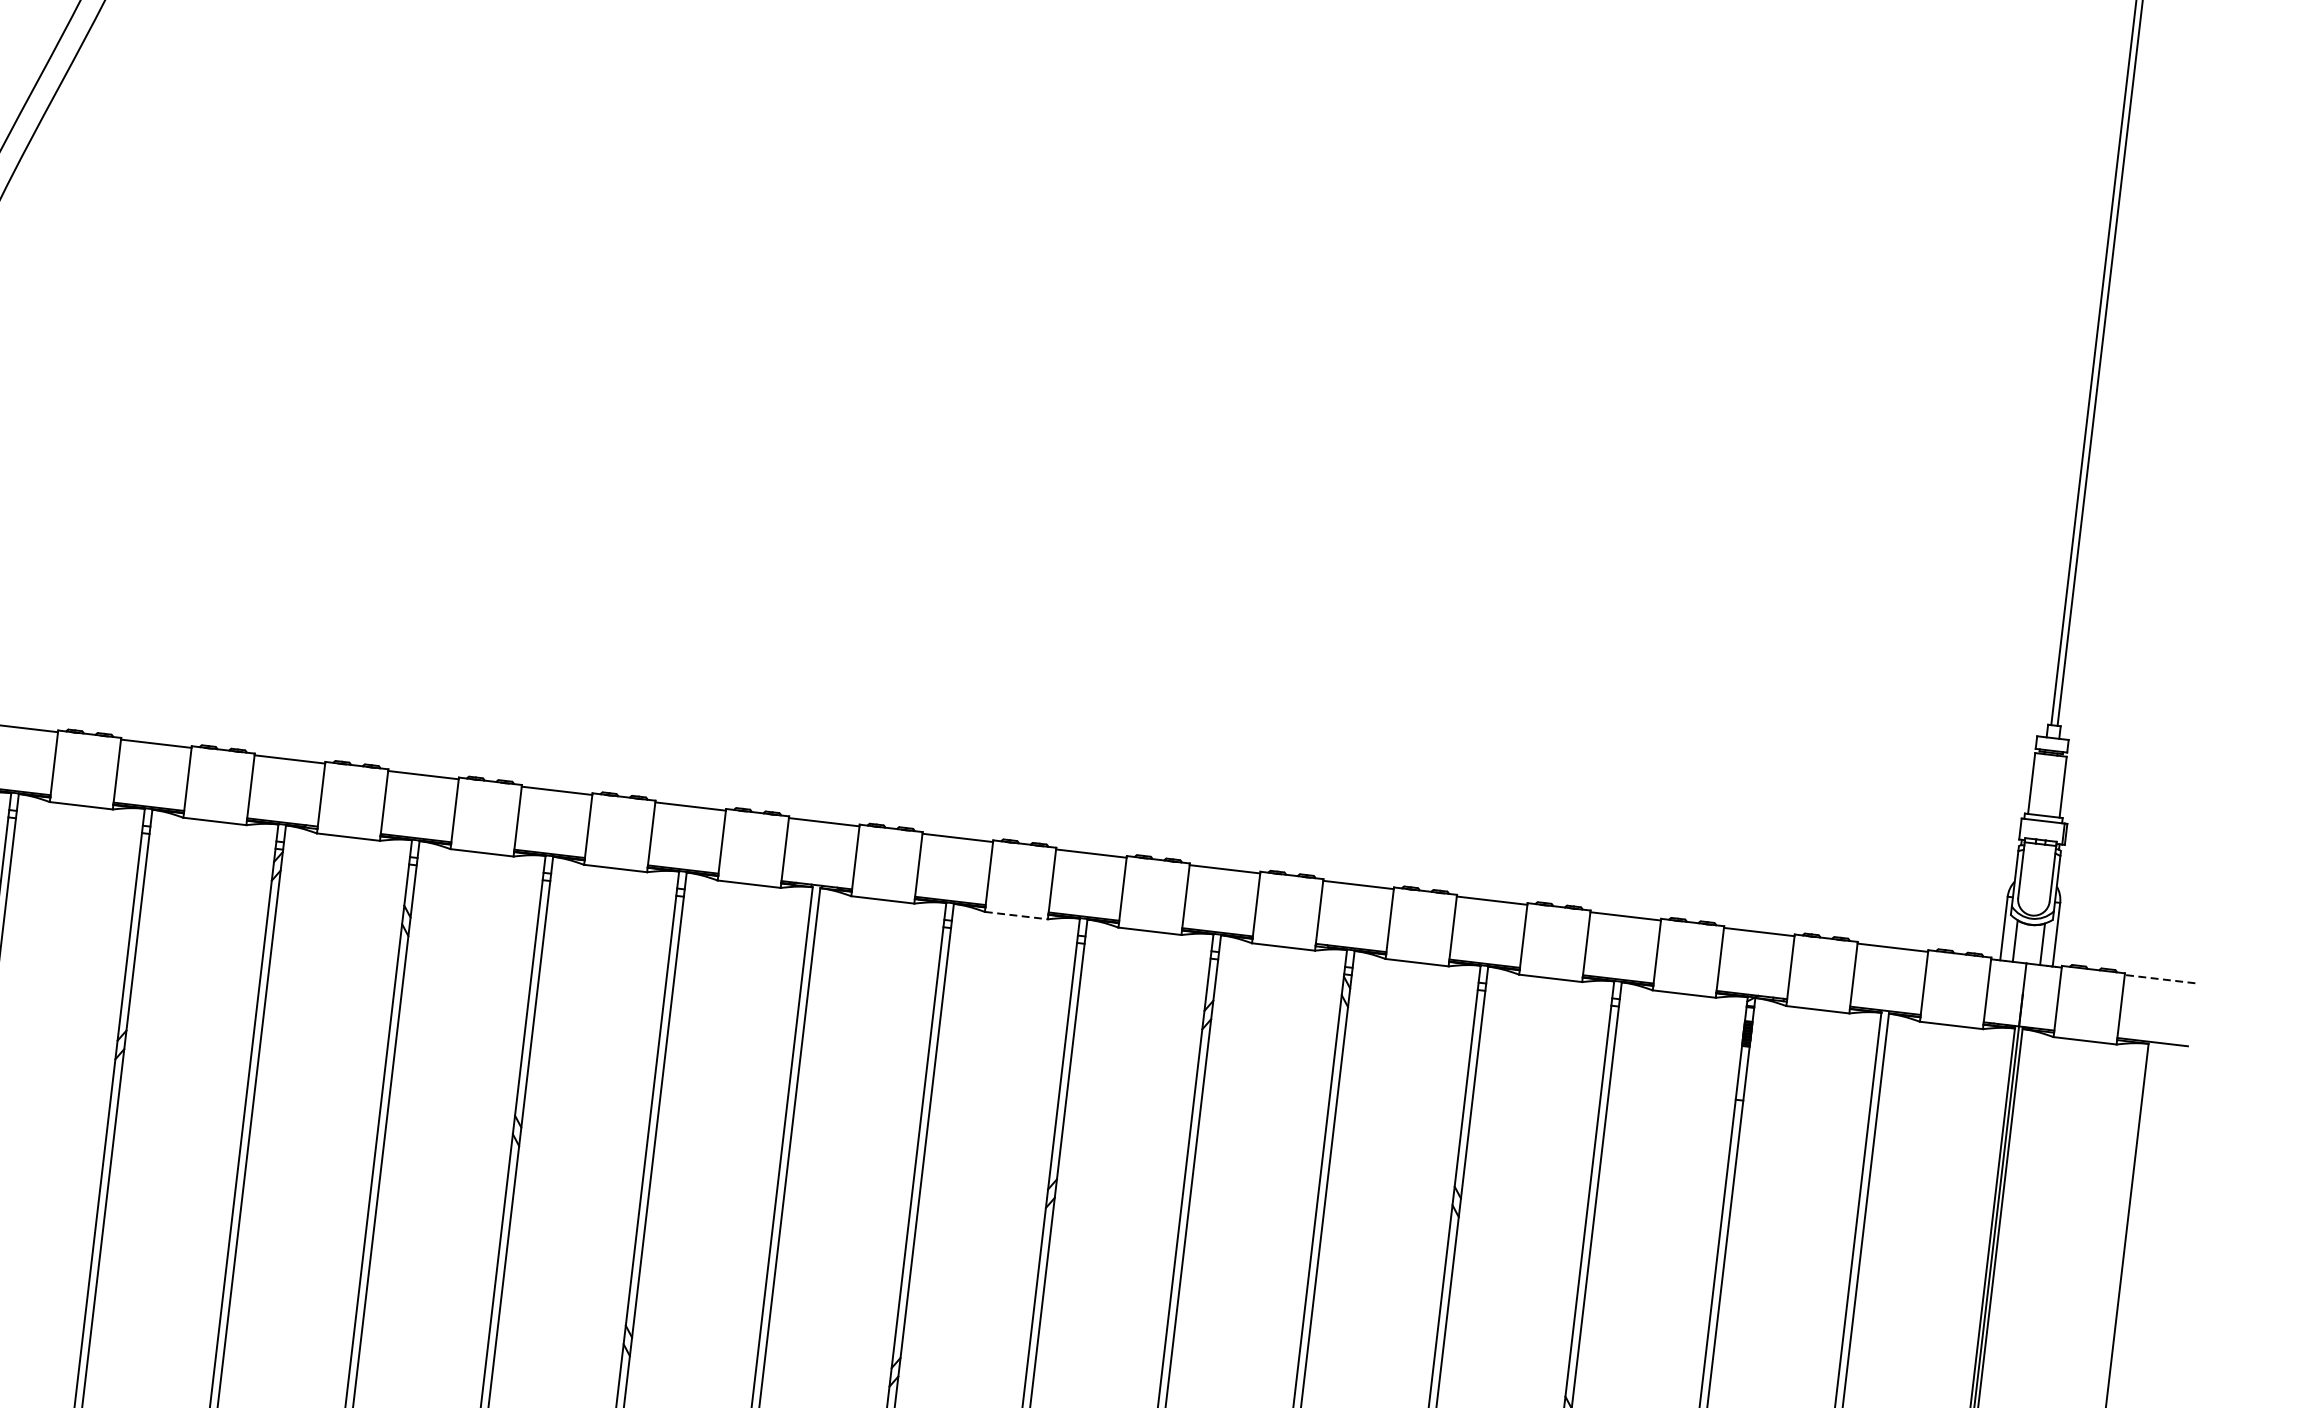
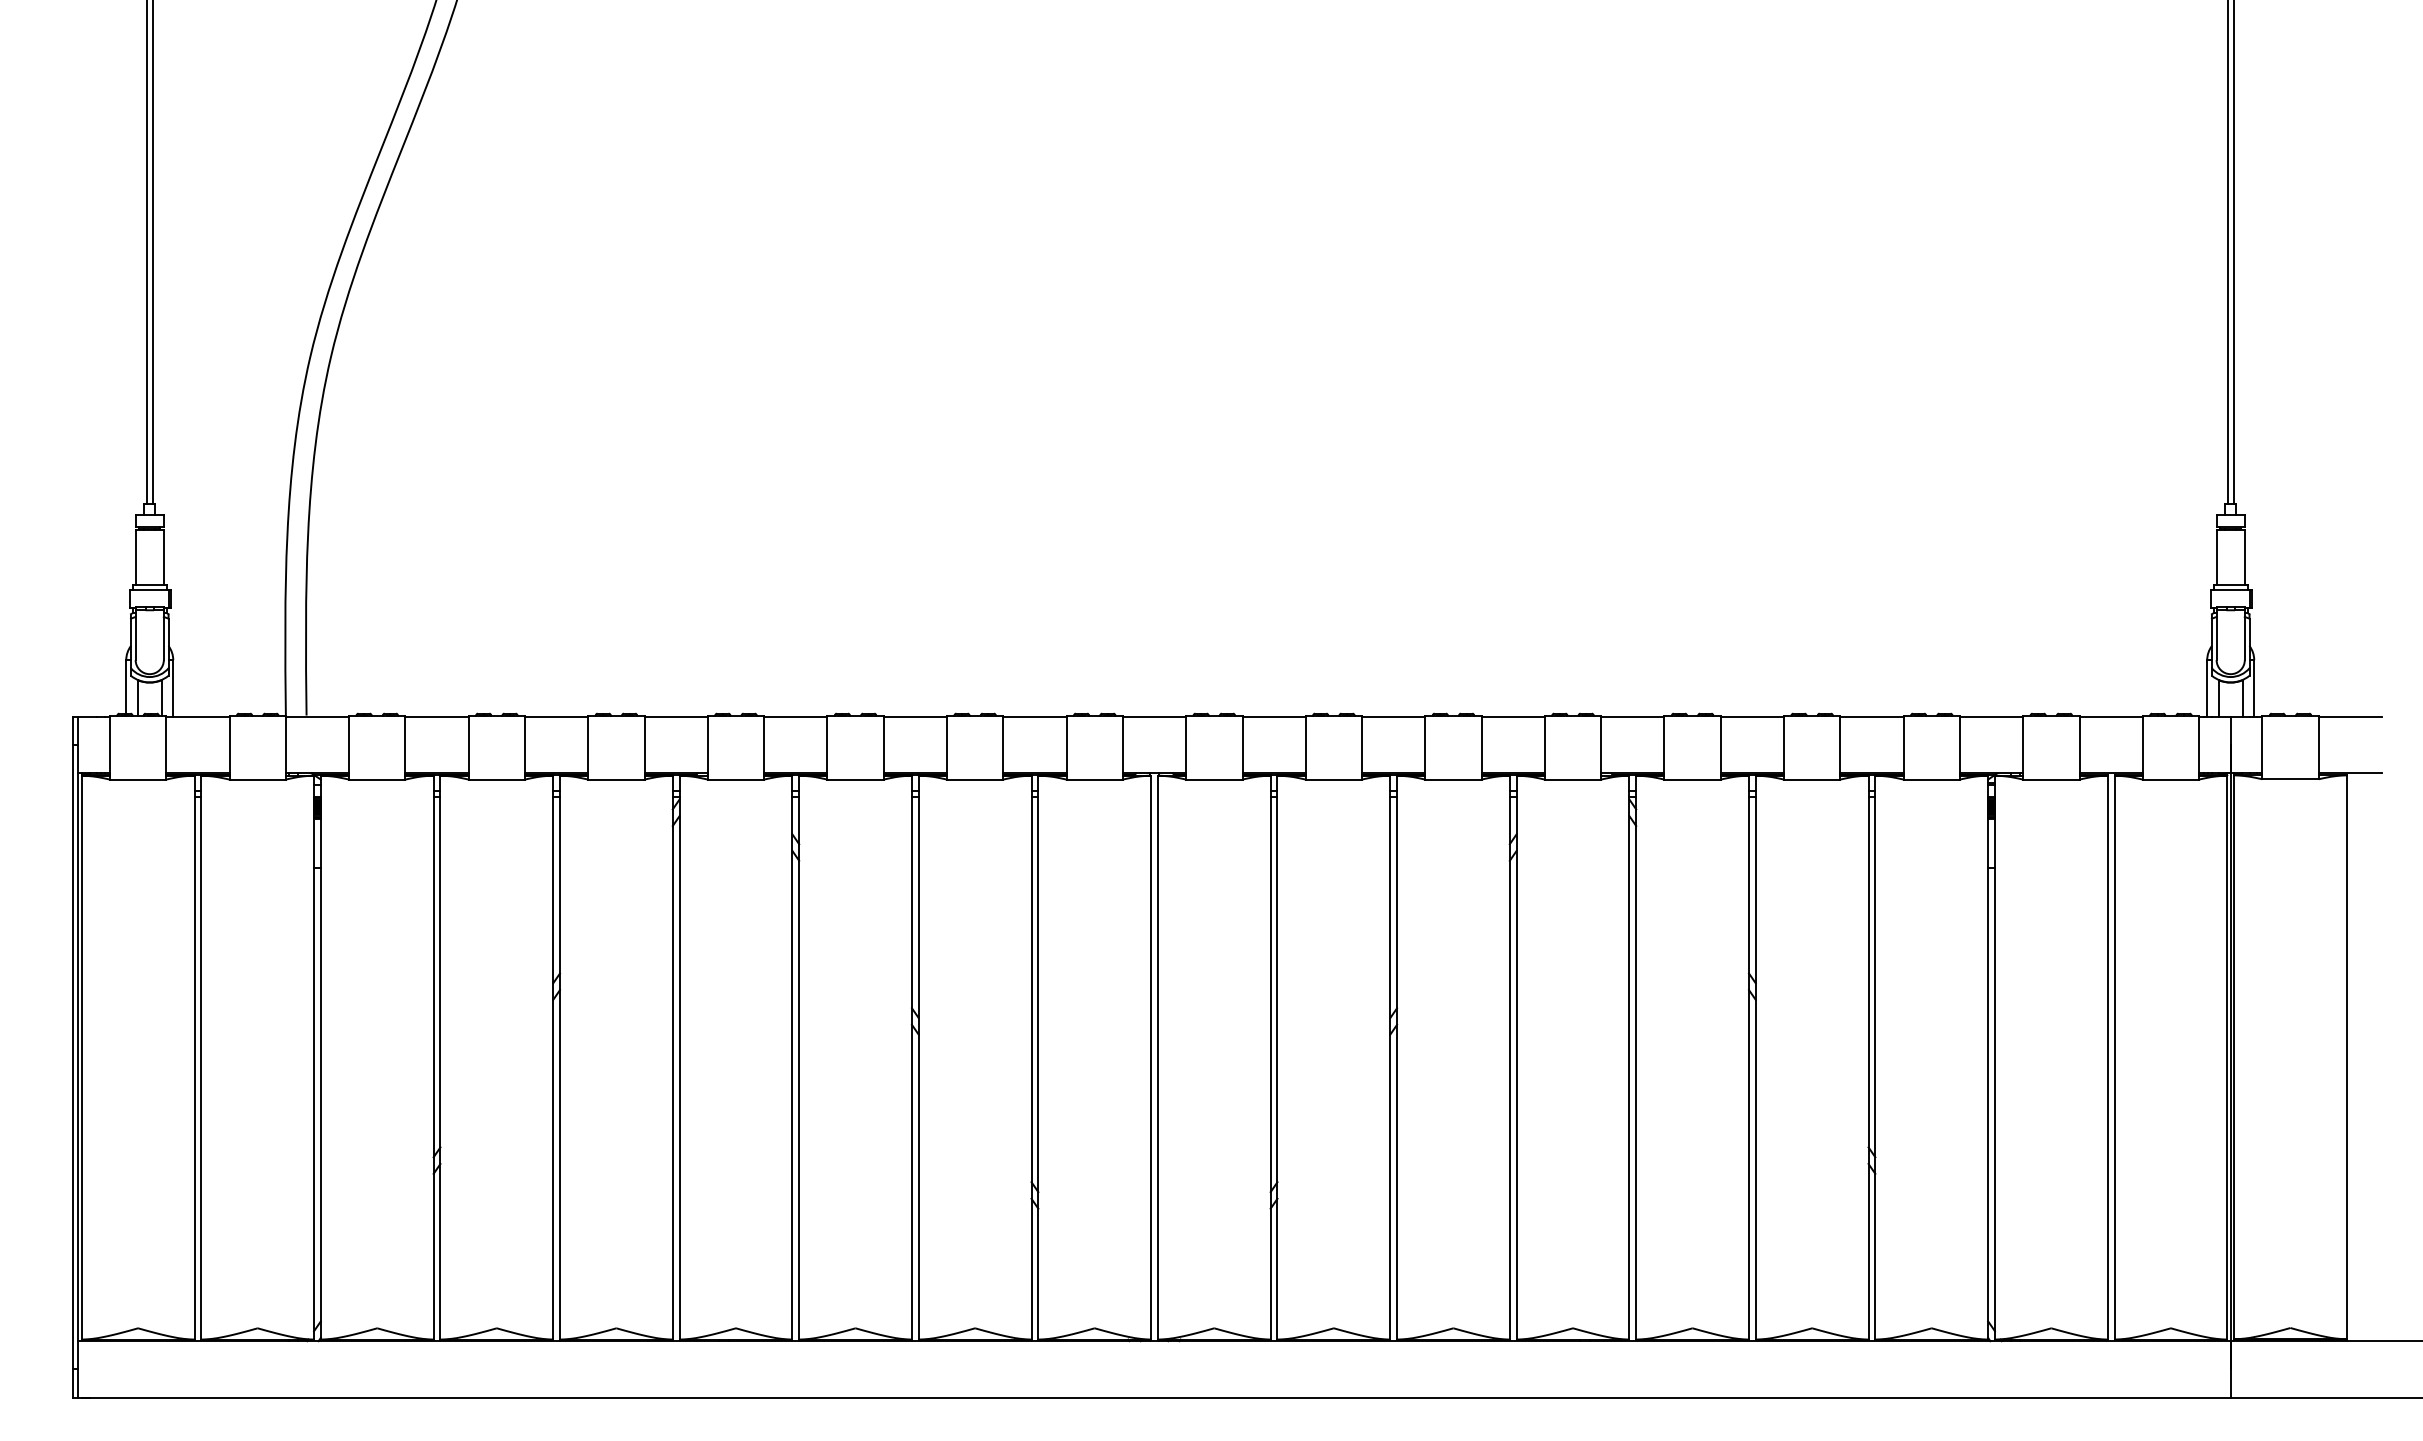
line: (1017, 915) -> (1334, 779), dashed -> solid
line: (2160, 979) -> (2350, 717), dashed -> solid

